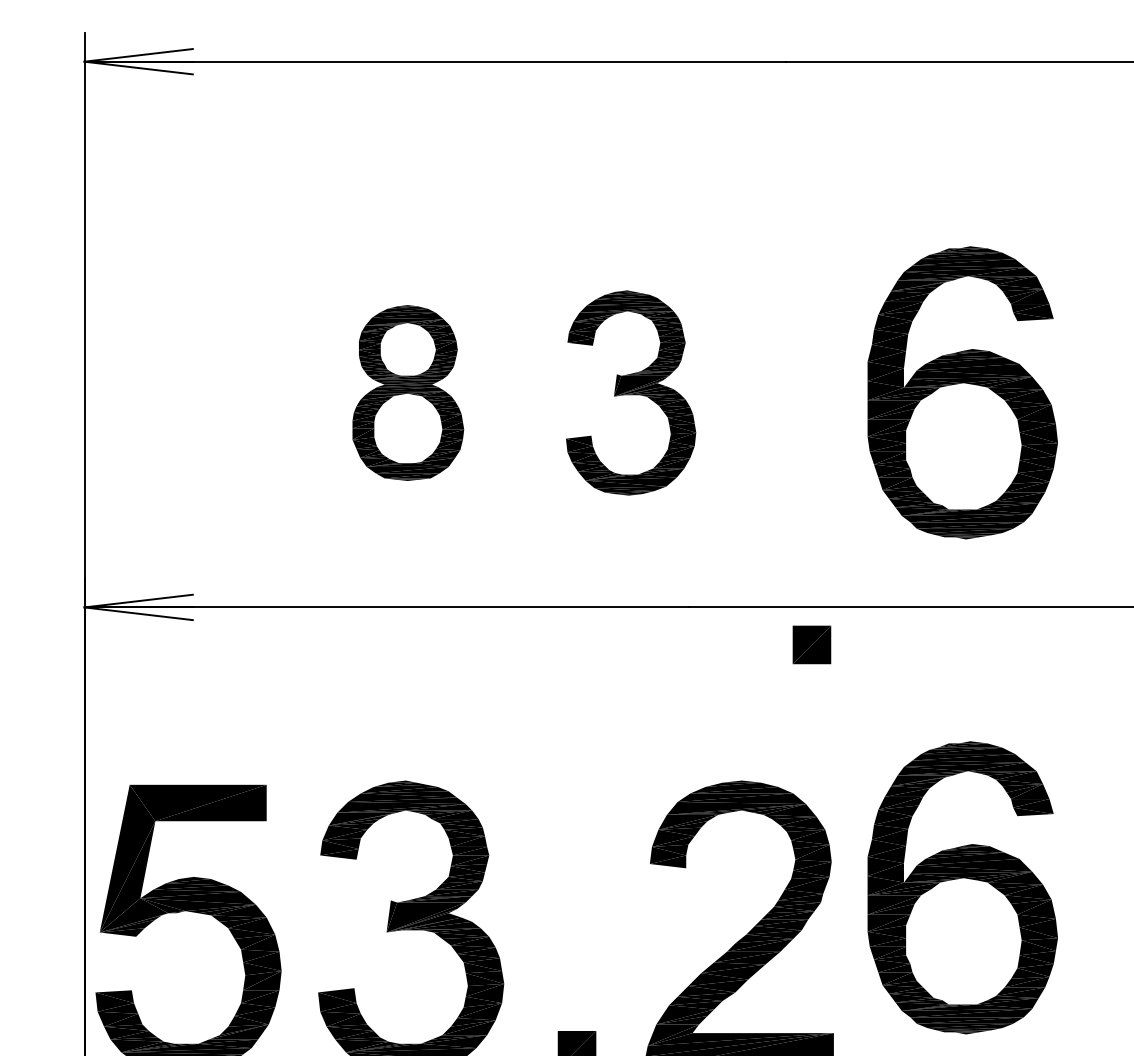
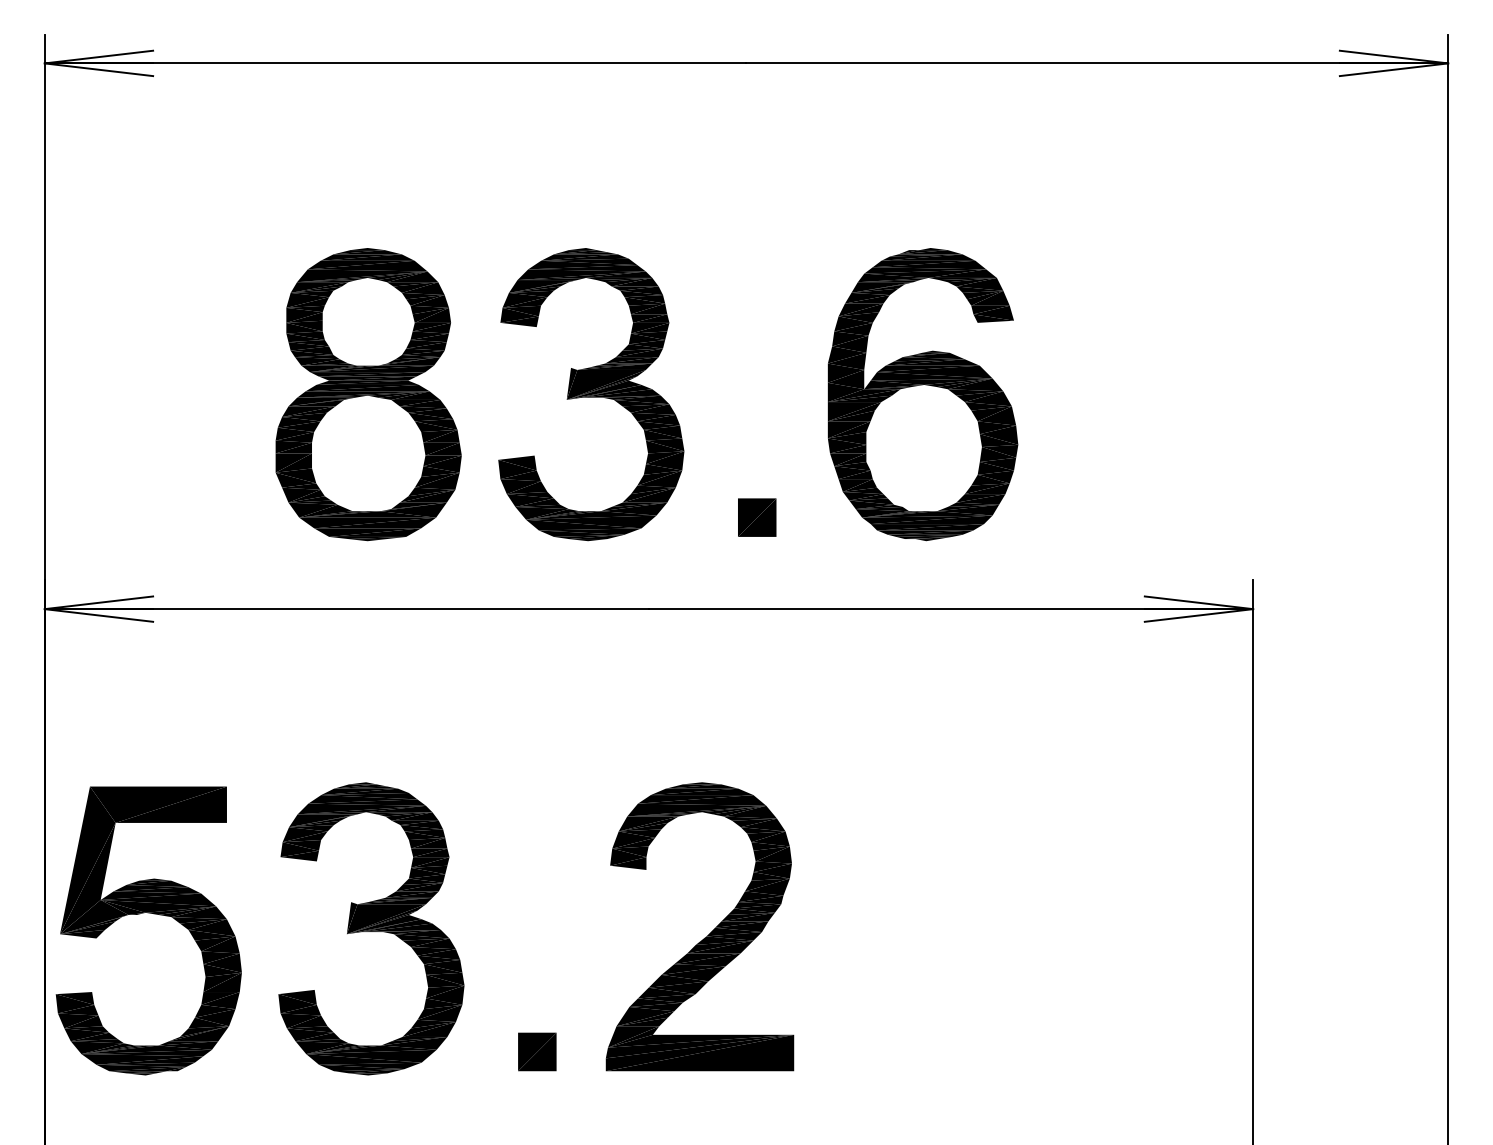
part: (408, 392) -> (368, 394), size x1.67
part: (631, 392) -> (591, 394), size x1.43
part: (812, 644) -> (757, 517), moved
part: (962, 887) -> (922, 889), removed

